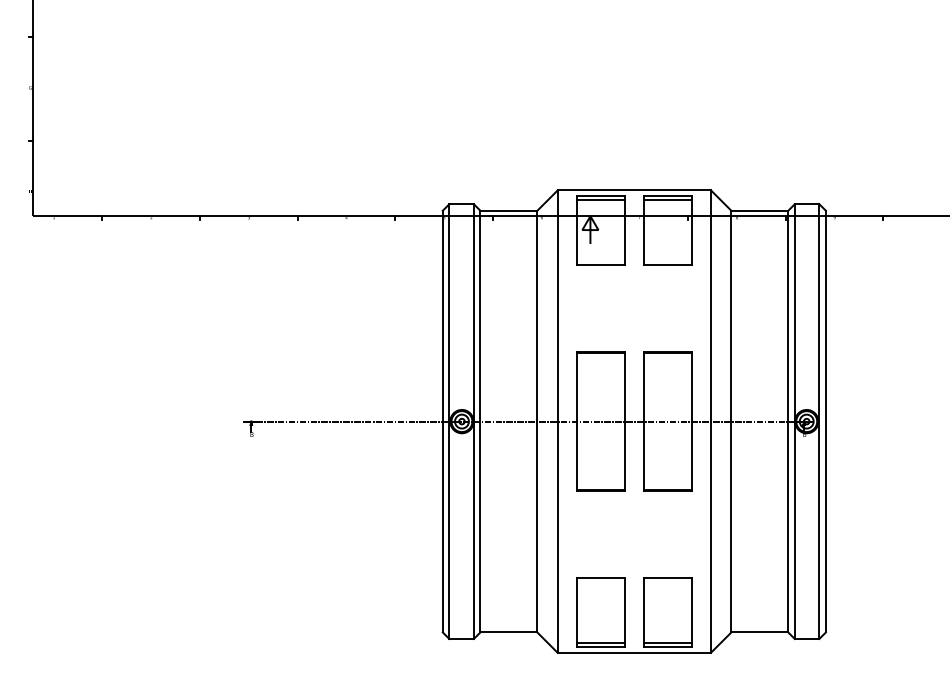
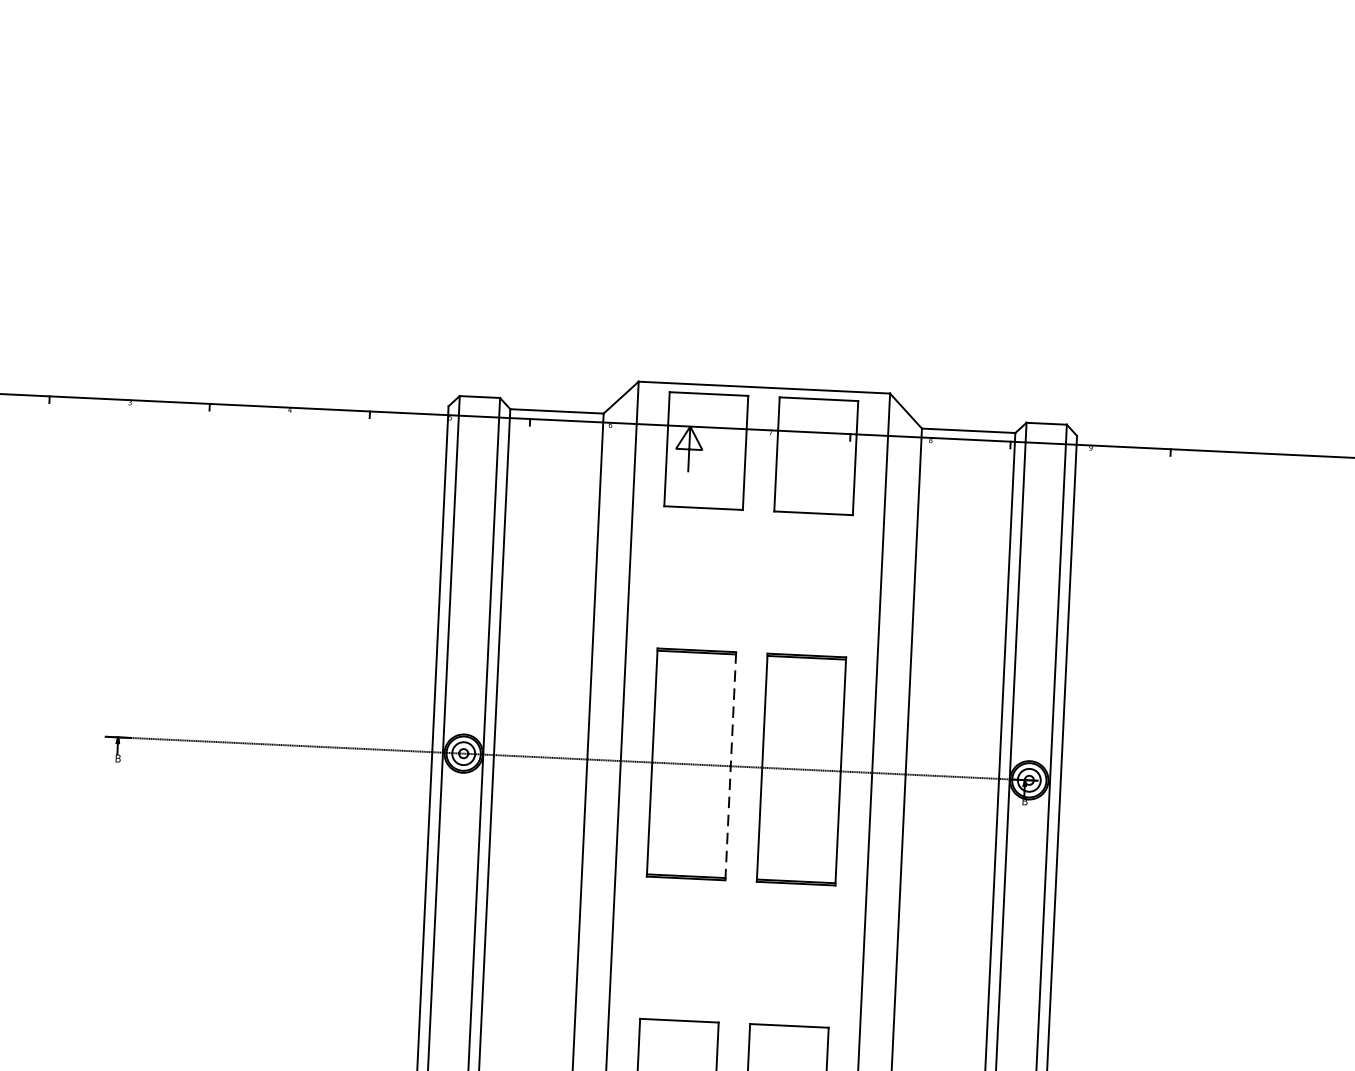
line: (600, 200) -> (708, 401), removed
line: (667, 200) -> (817, 406), removed
line: (624, 421) -> (730, 766), solid -> dashed

